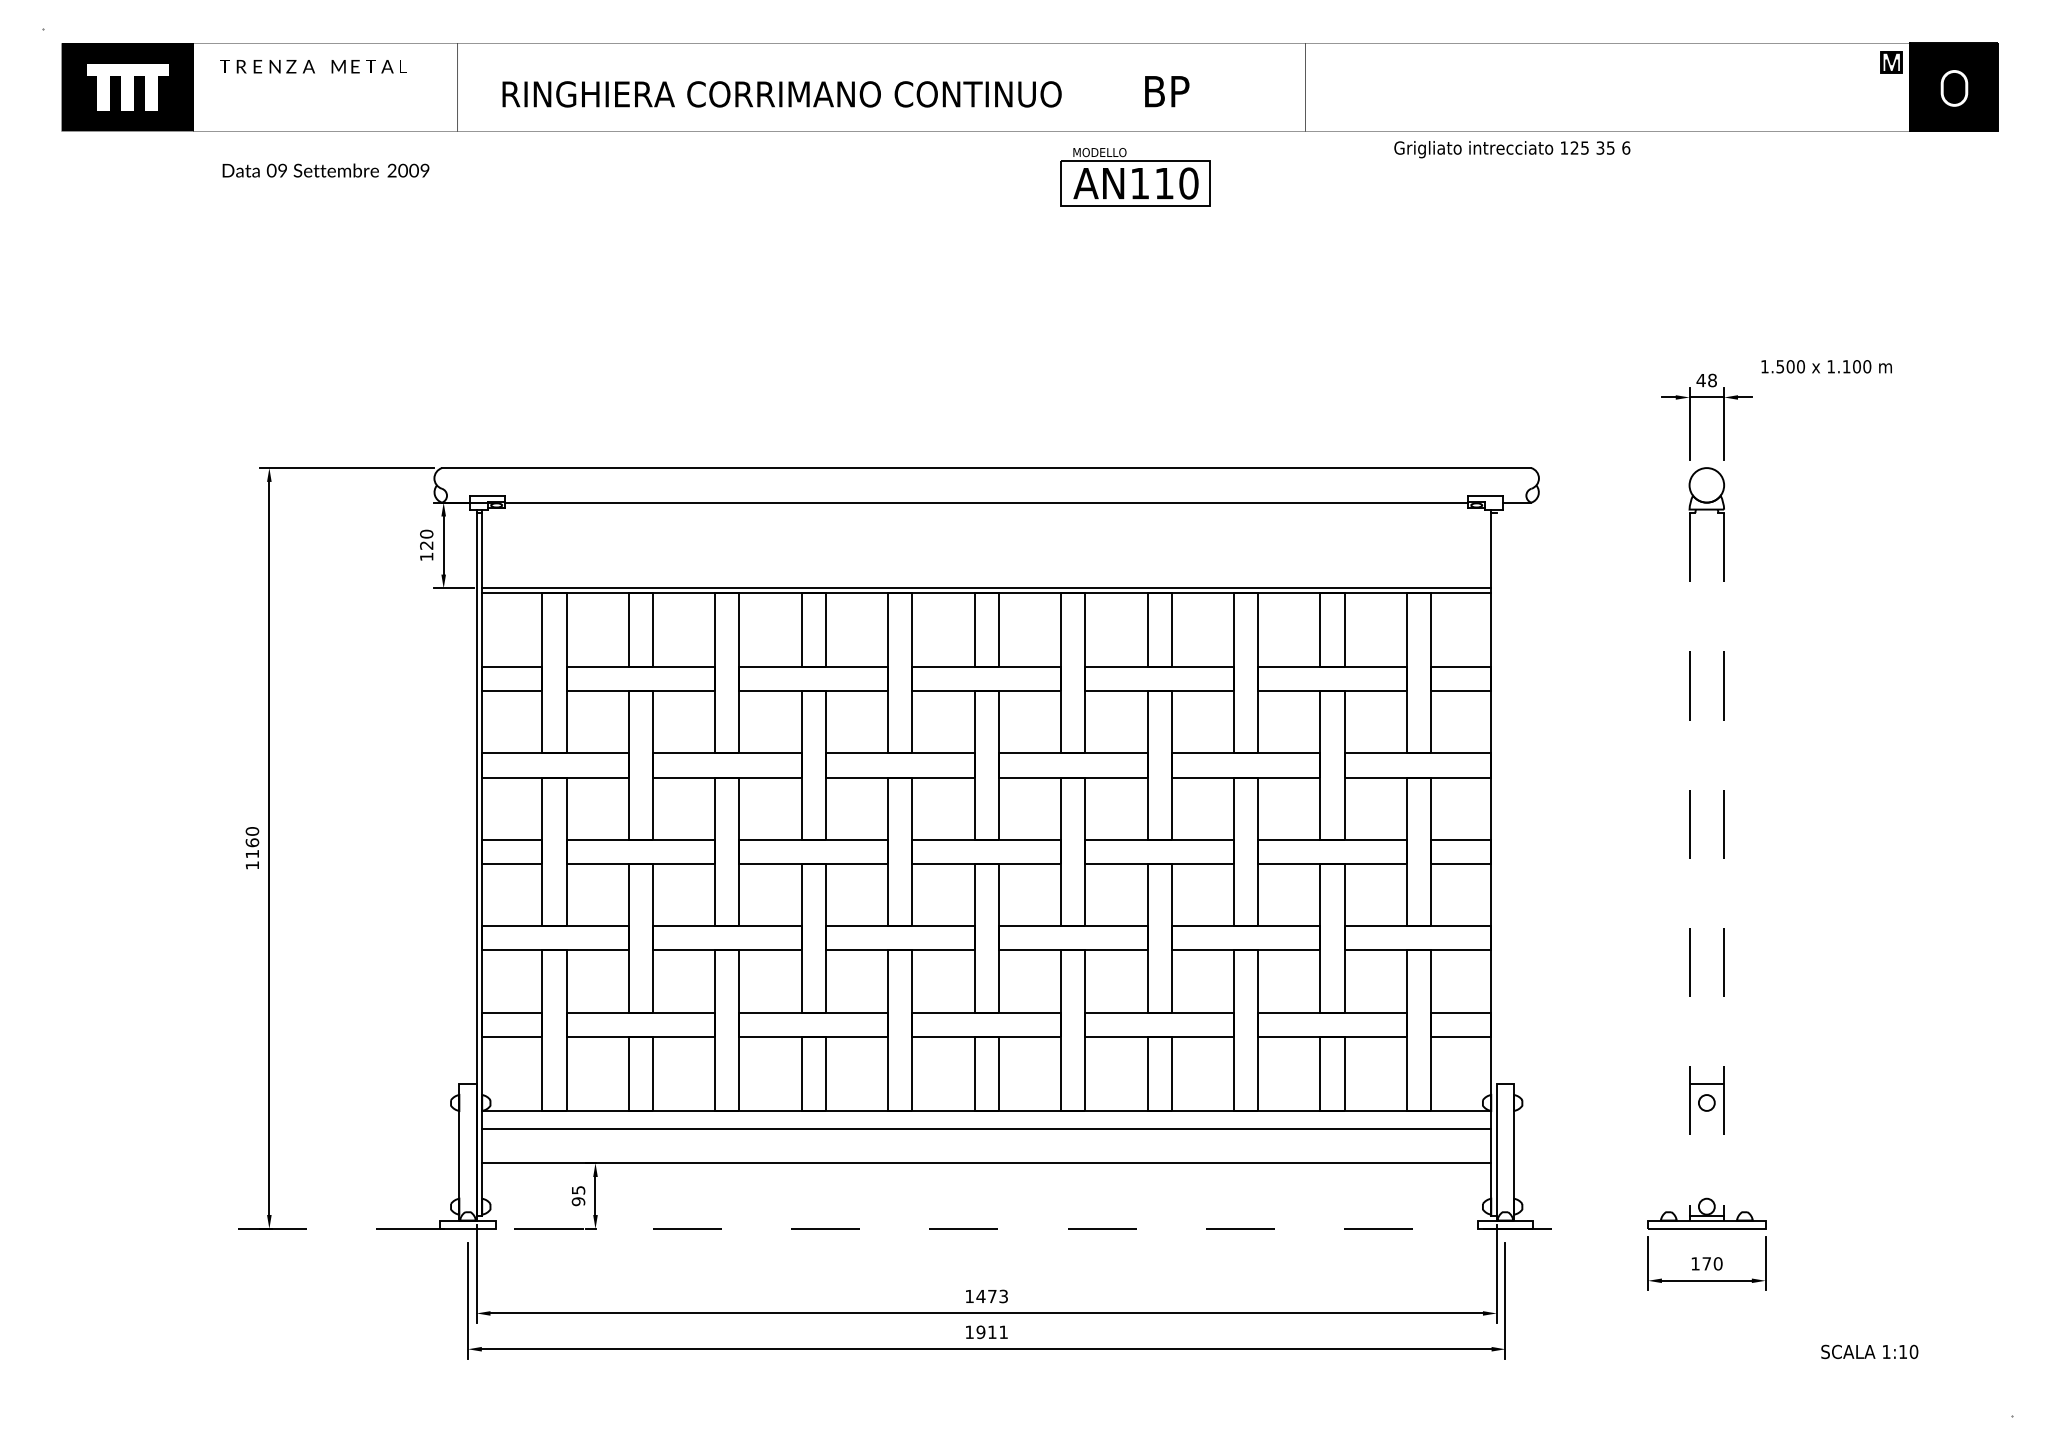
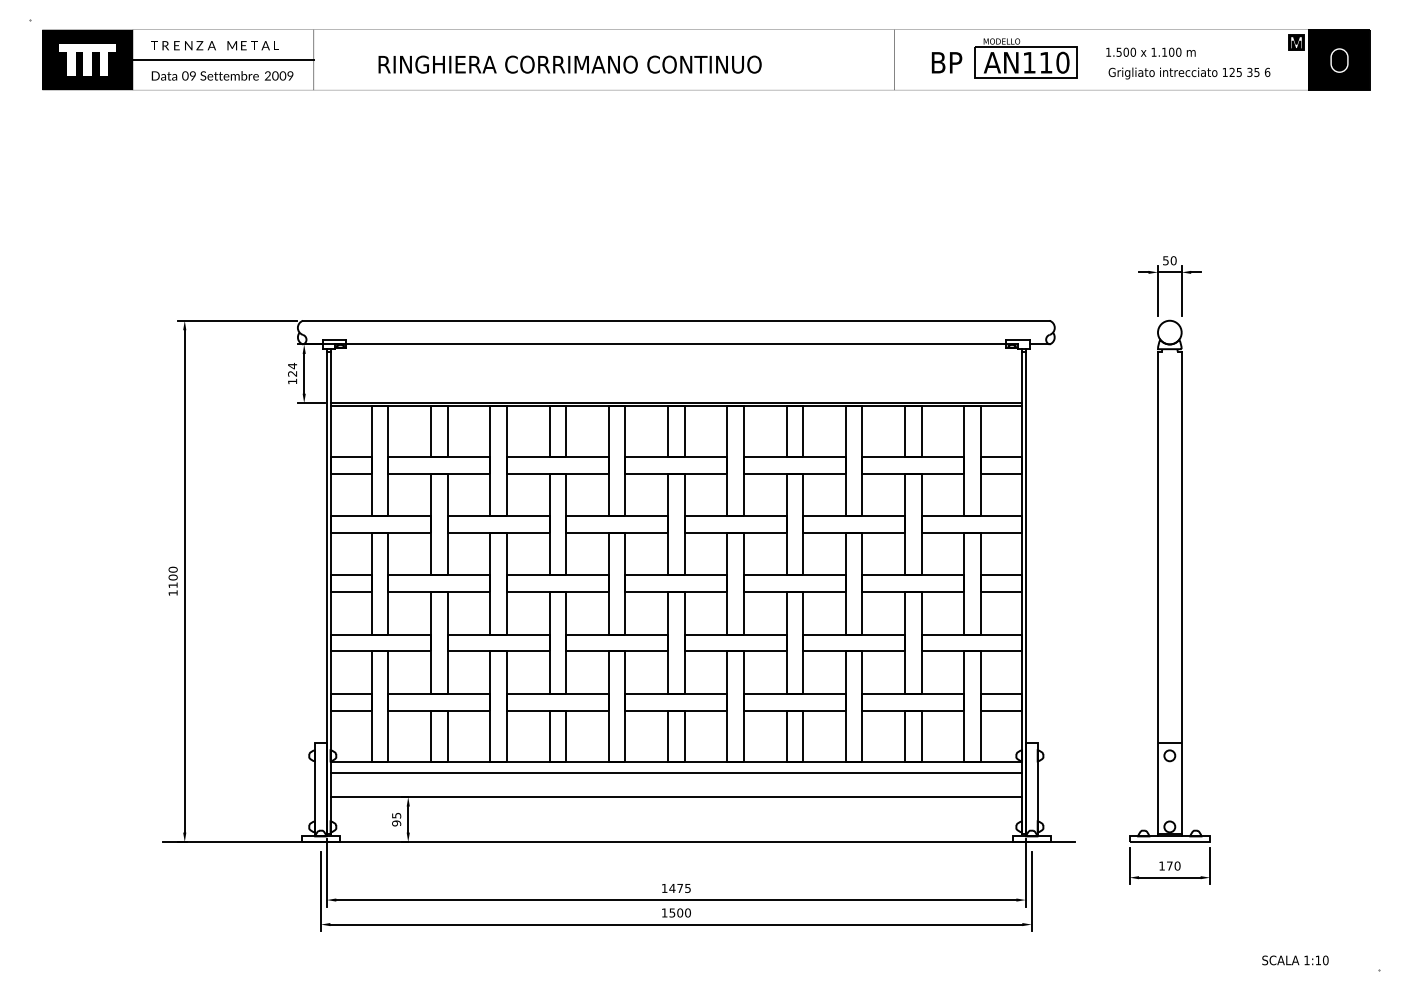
line: (324, 86) -> (222, 59), added
text: (1166, 91) -> (946, 62), moved
text: (781, 94) -> (569, 64), moved
text: (1512, 149) -> (1189, 73), moved
text: (325, 170) -> (222, 75), moved
part: (1134, 177) -> (1025, 58), moved
text: (1826, 365) -> (1150, 51), moved
text: (1706, 380) -> (1169, 260), 48 -> 50
text: (426, 533) -> (292, 365), 120 -> 124
text: (251, 842) -> (172, 577), 1160 -> 1100
line: (1496, 863) -> (1025, 591), added
line: (1688, 867) -> (1157, 594), dashed -> solid
line: (1723, 867) -> (1181, 594), dashed -> solid
line: (902, 1229) -> (618, 842), dashed -> solid
text: (1003, 1295) -> (687, 887), 1473 -> 1475
text: (991, 1331) -> (679, 912), 1911 -> 1500
text: (1869, 1352) -> (1295, 960), moved

